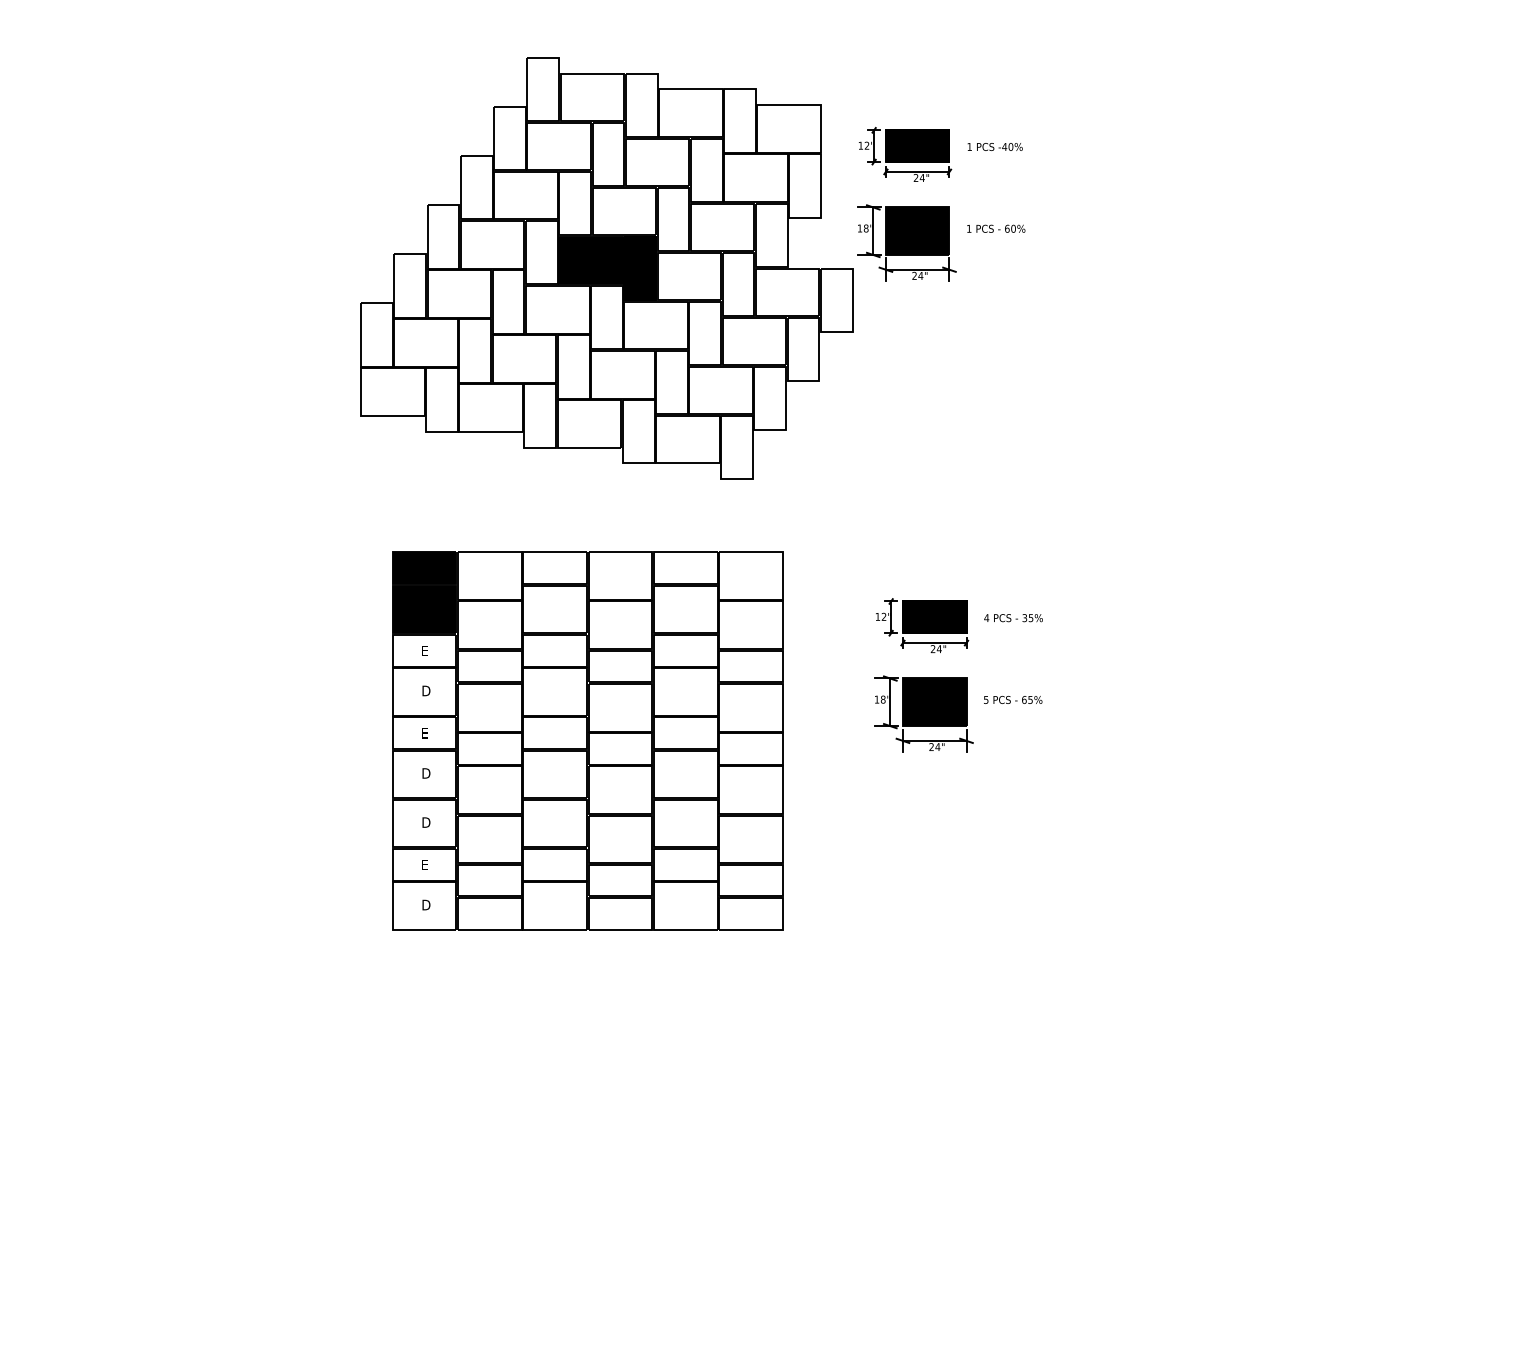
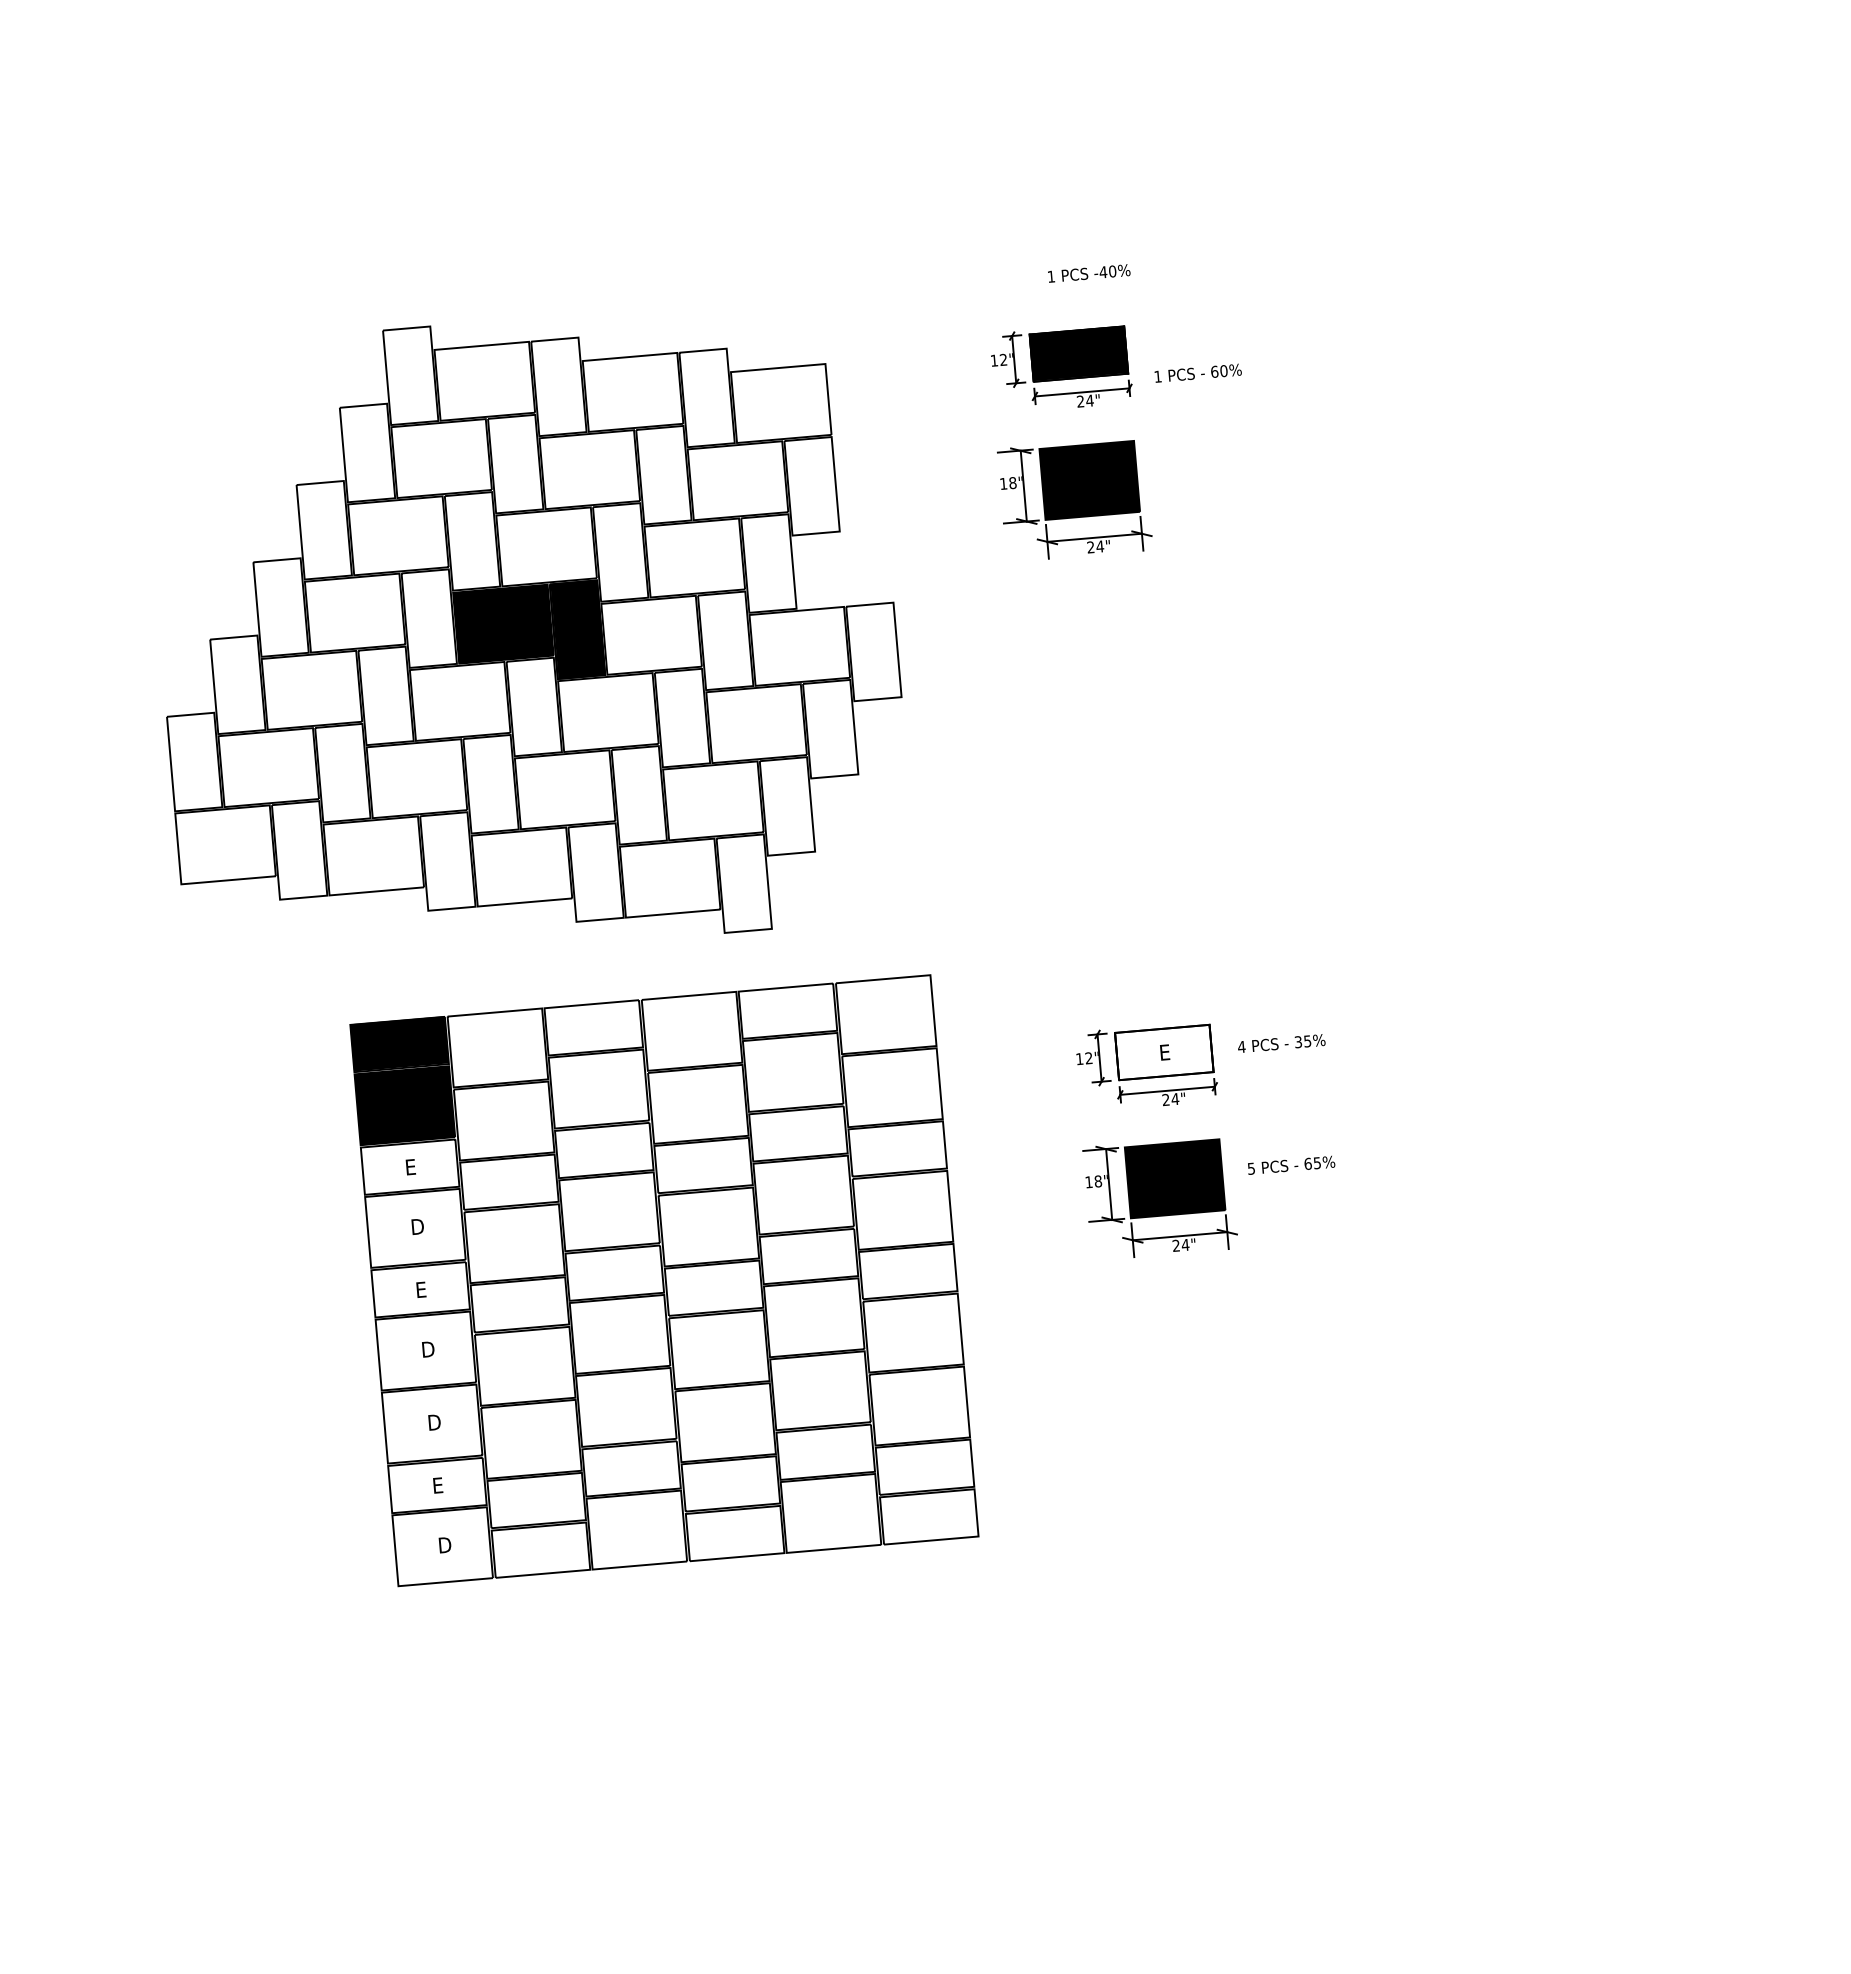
text: (994, 146) -> (1088, 272), moved
text: (996, 228) -> (1198, 372), moved
part: (606, 268) -> (527, 633), moved
fill: (934, 616) -> (1163, 1051), removed

